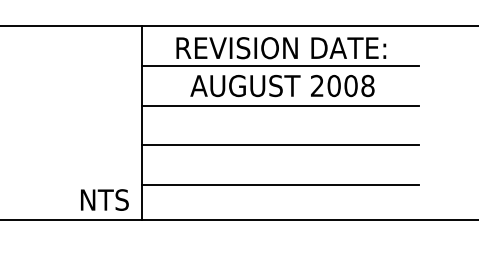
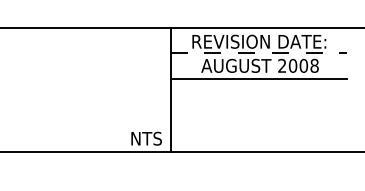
line: (281, 66) -> (259, 53), solid -> dashed
line: (280, 144) -> (258, 103), removed
line: (280, 185) -> (258, 129), removed

